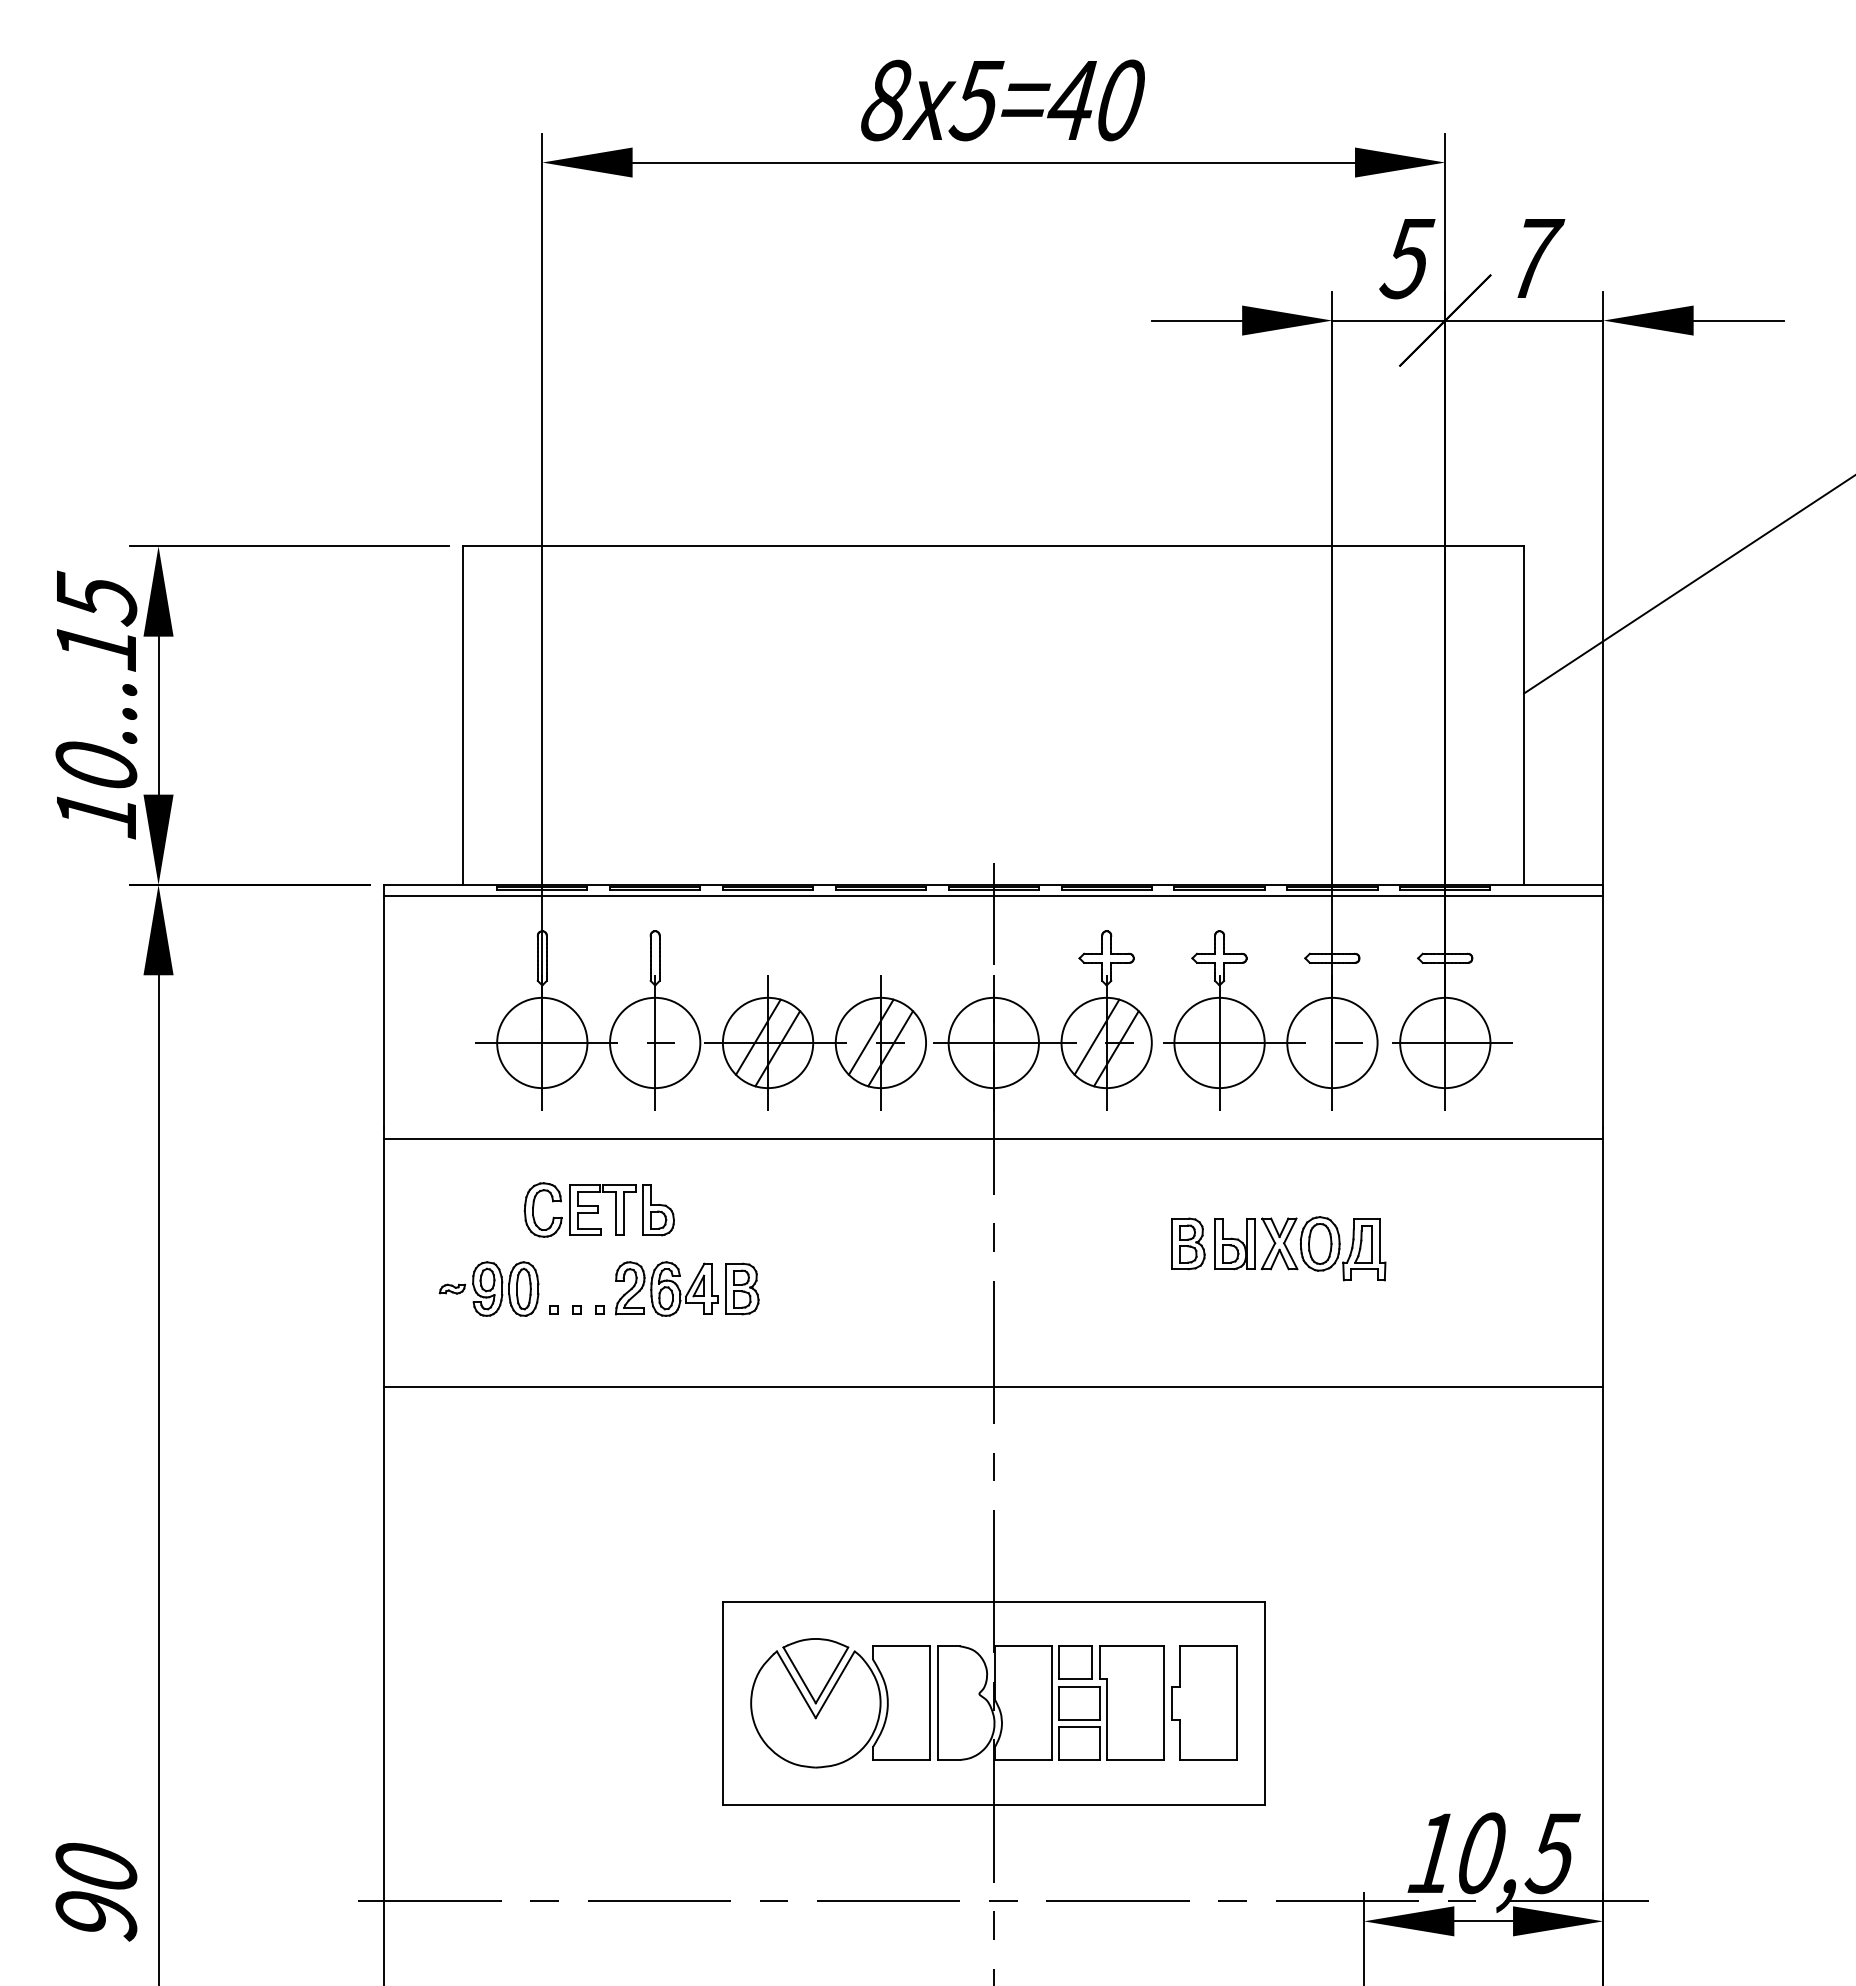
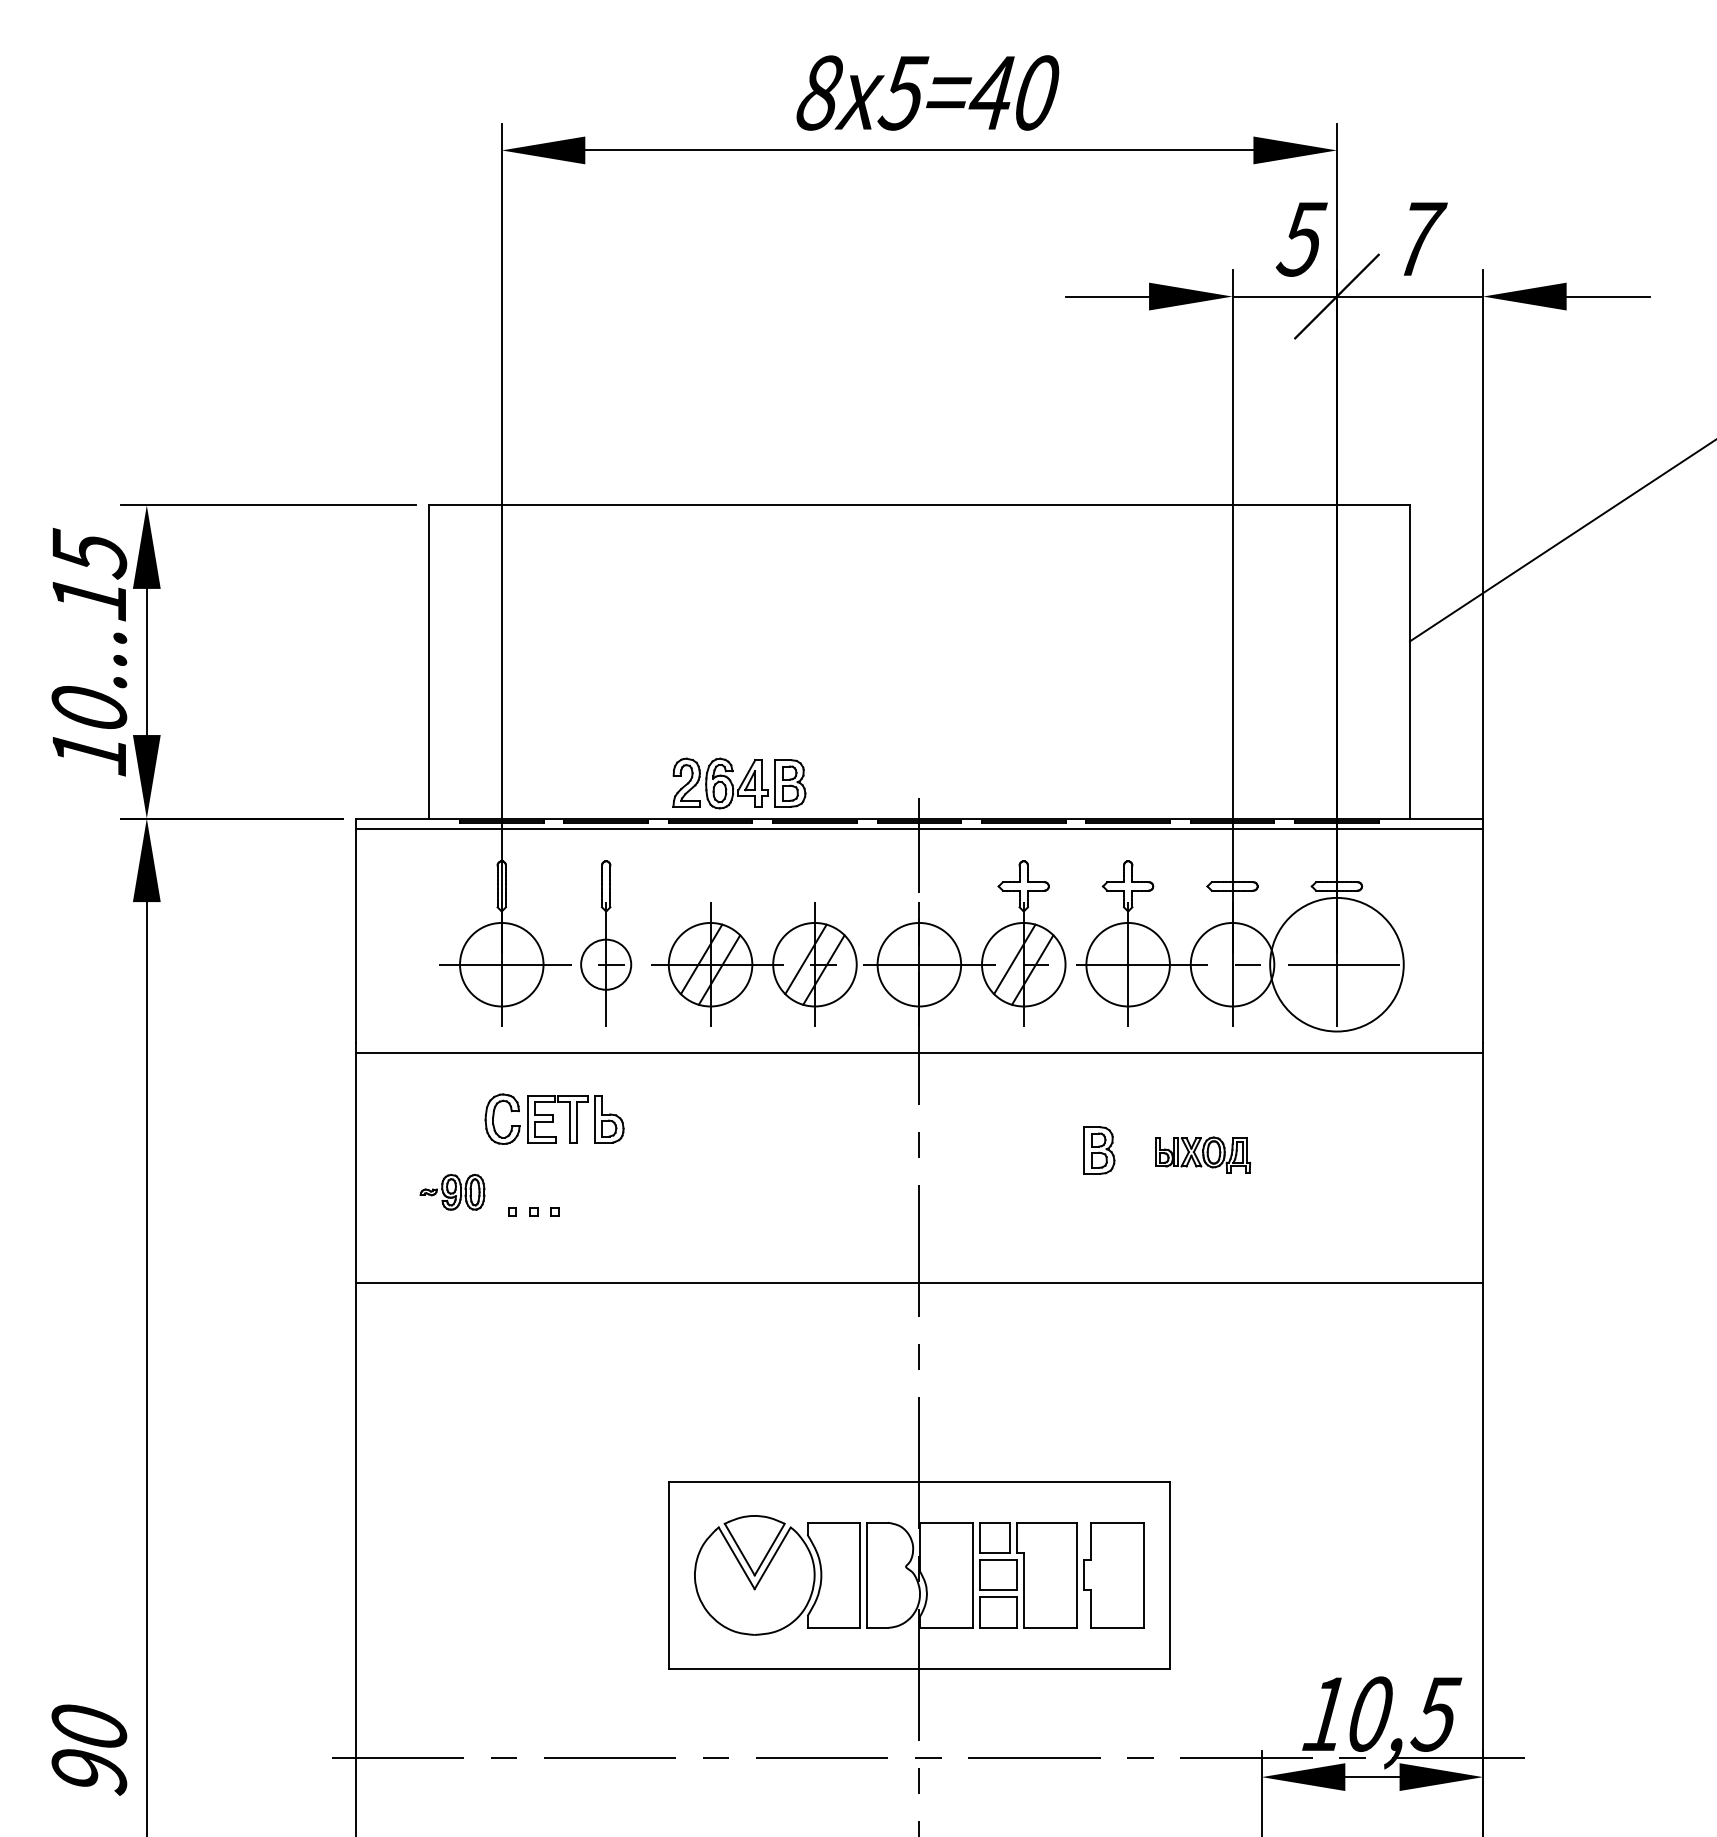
circle: (655, 1042) -> (606, 964), size x0.6
circle: (1445, 1042) -> (1337, 964), size x1.6
part: (1300, 1248) -> (1203, 1154), size x0.6
part: (488, 1288) -> (452, 1191), size x0.7
part: (687, 1288) -> (739, 783), moved

